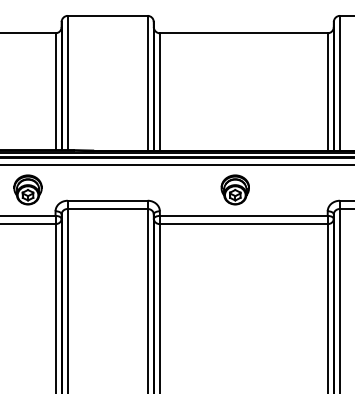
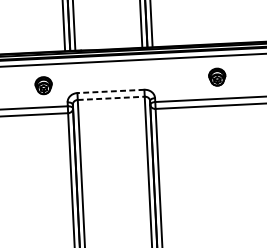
part: (27, 189) -> (43, 85), size x0.7
part: (234, 189) -> (216, 76), size x0.7
line: (107, 200) -> (110, 91), solid -> dashed
line: (107, 209) -> (111, 98), solid -> dashed

